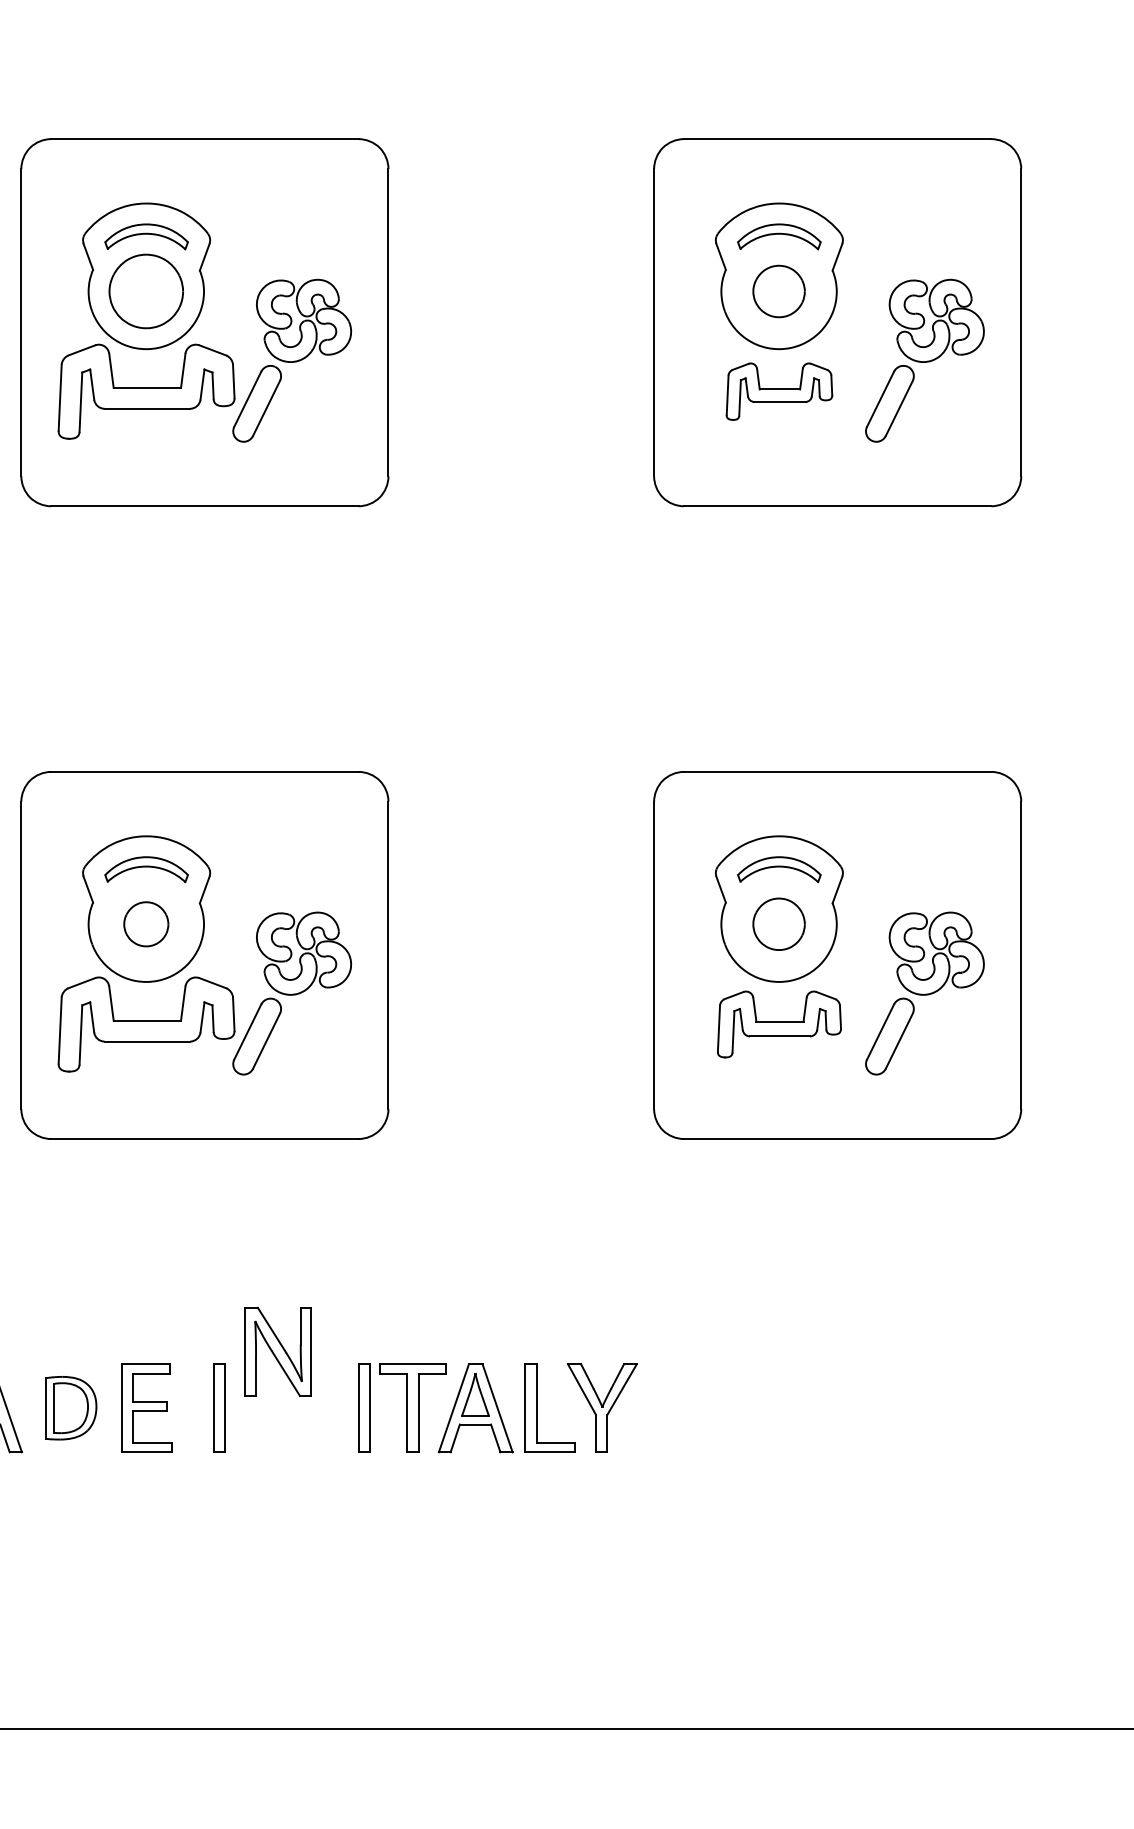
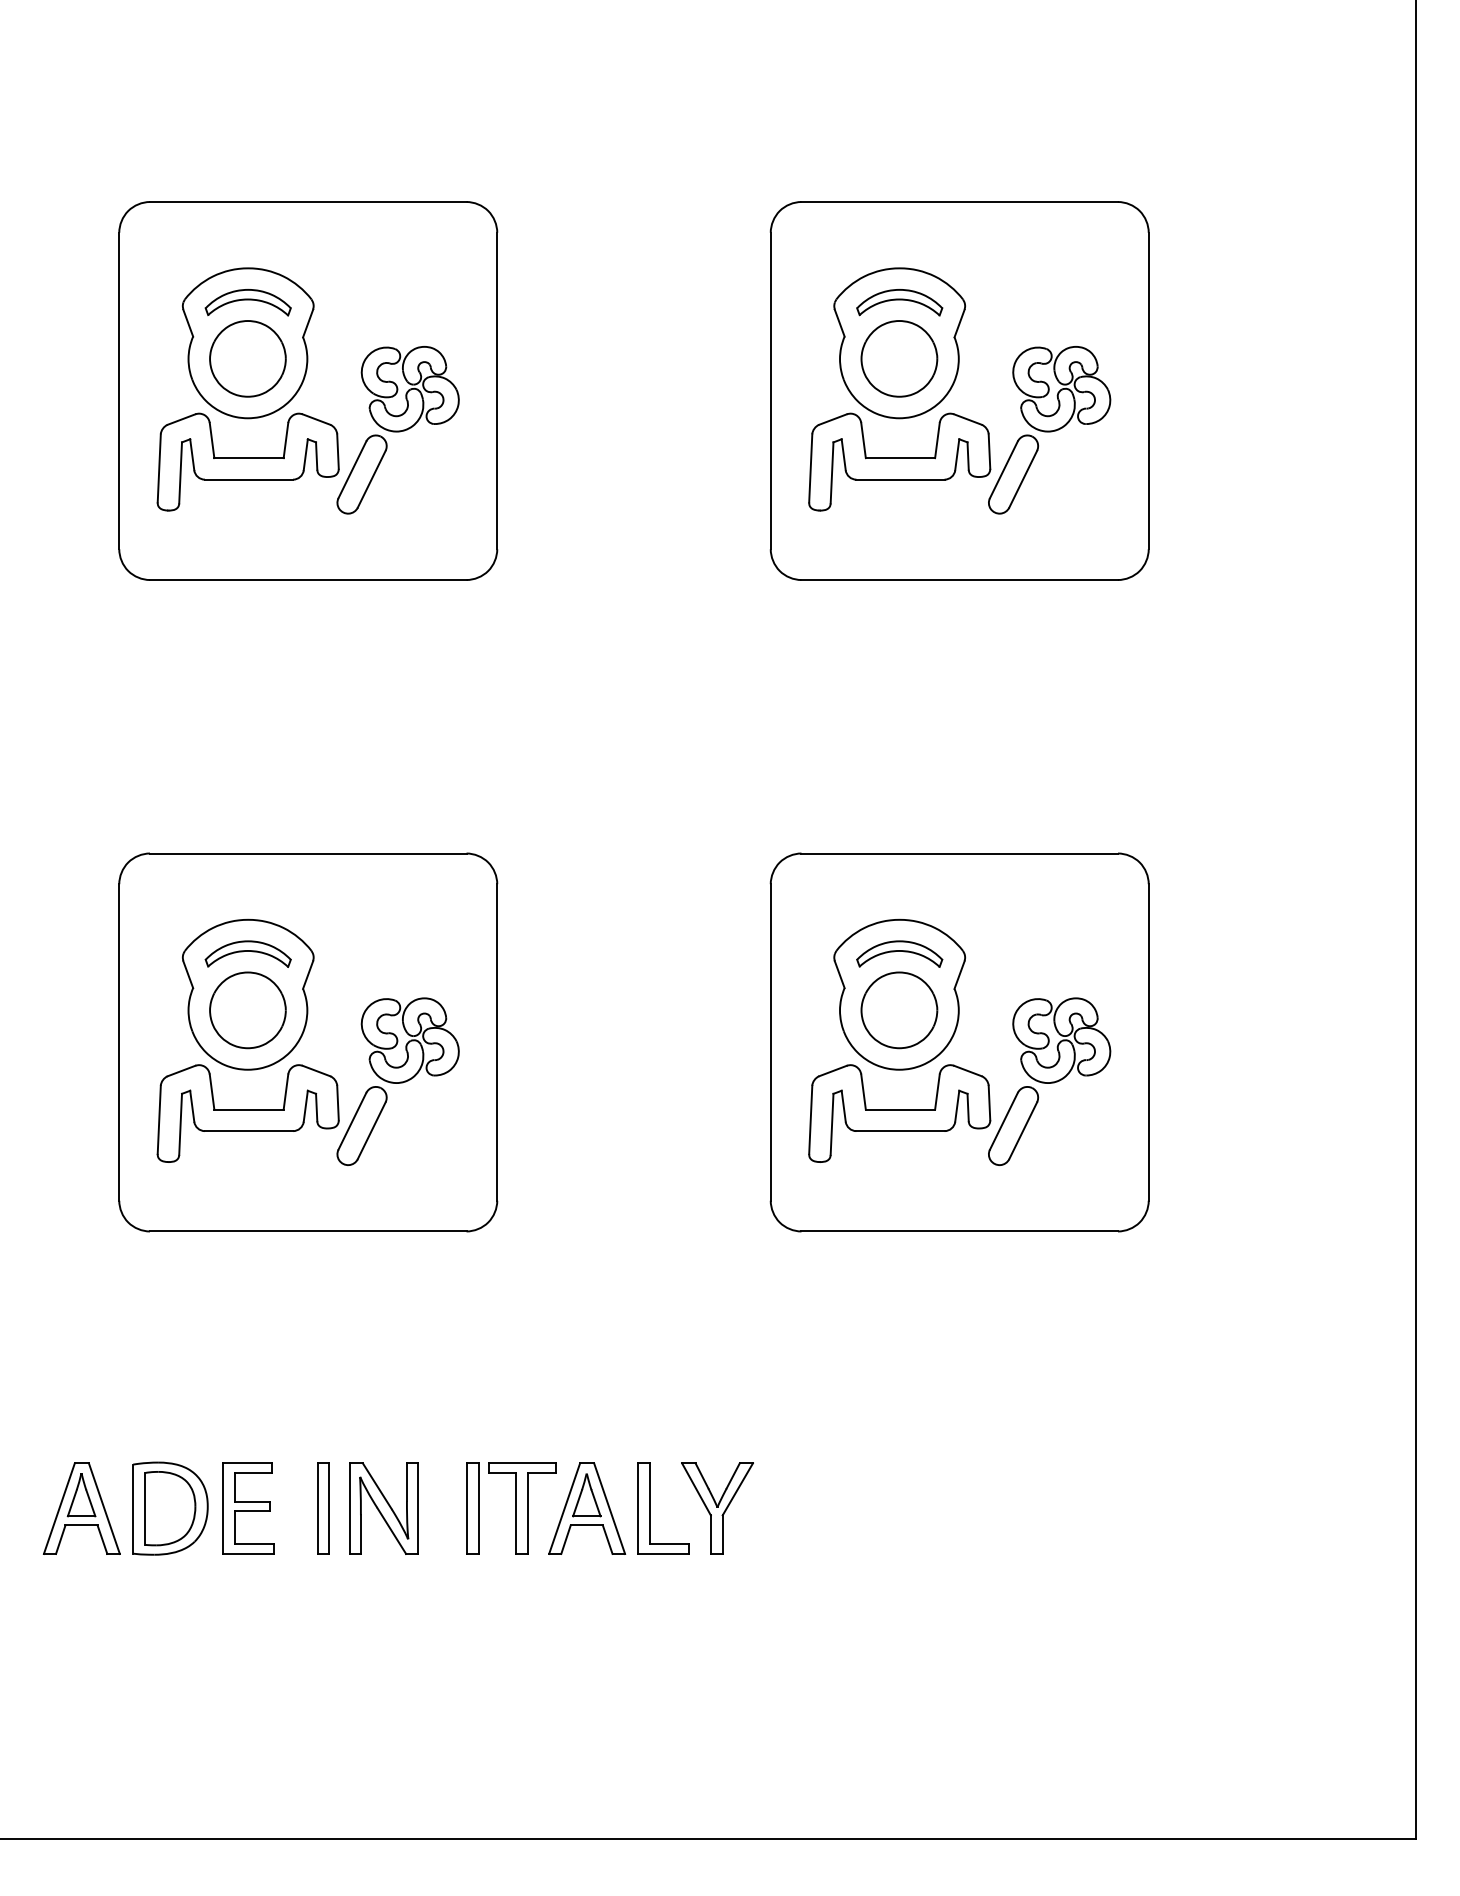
part: (779, 291) -> (899, 358), size x1.43
part: (779, 391) -> (899, 461), size x1.67
part: (145, 924) -> (247, 1010), size x1.67
part: (779, 924) -> (899, 1010), size x1.43
part: (779, 1024) -> (899, 1113), size x1.43
part: (277, 1351) -> (383, 1508), moved
part: (71, 1408) -> (170, 1508), size x1.43

